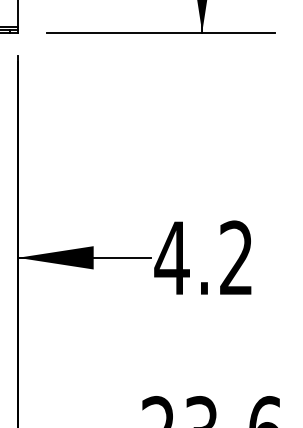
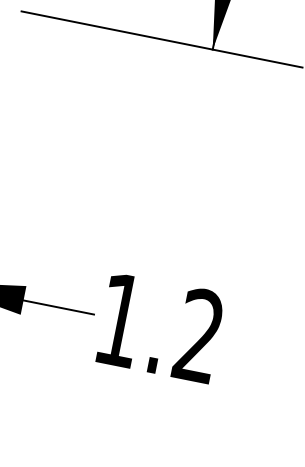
text: (171, 257) -> (119, 319), 4.2 -> 1.2

